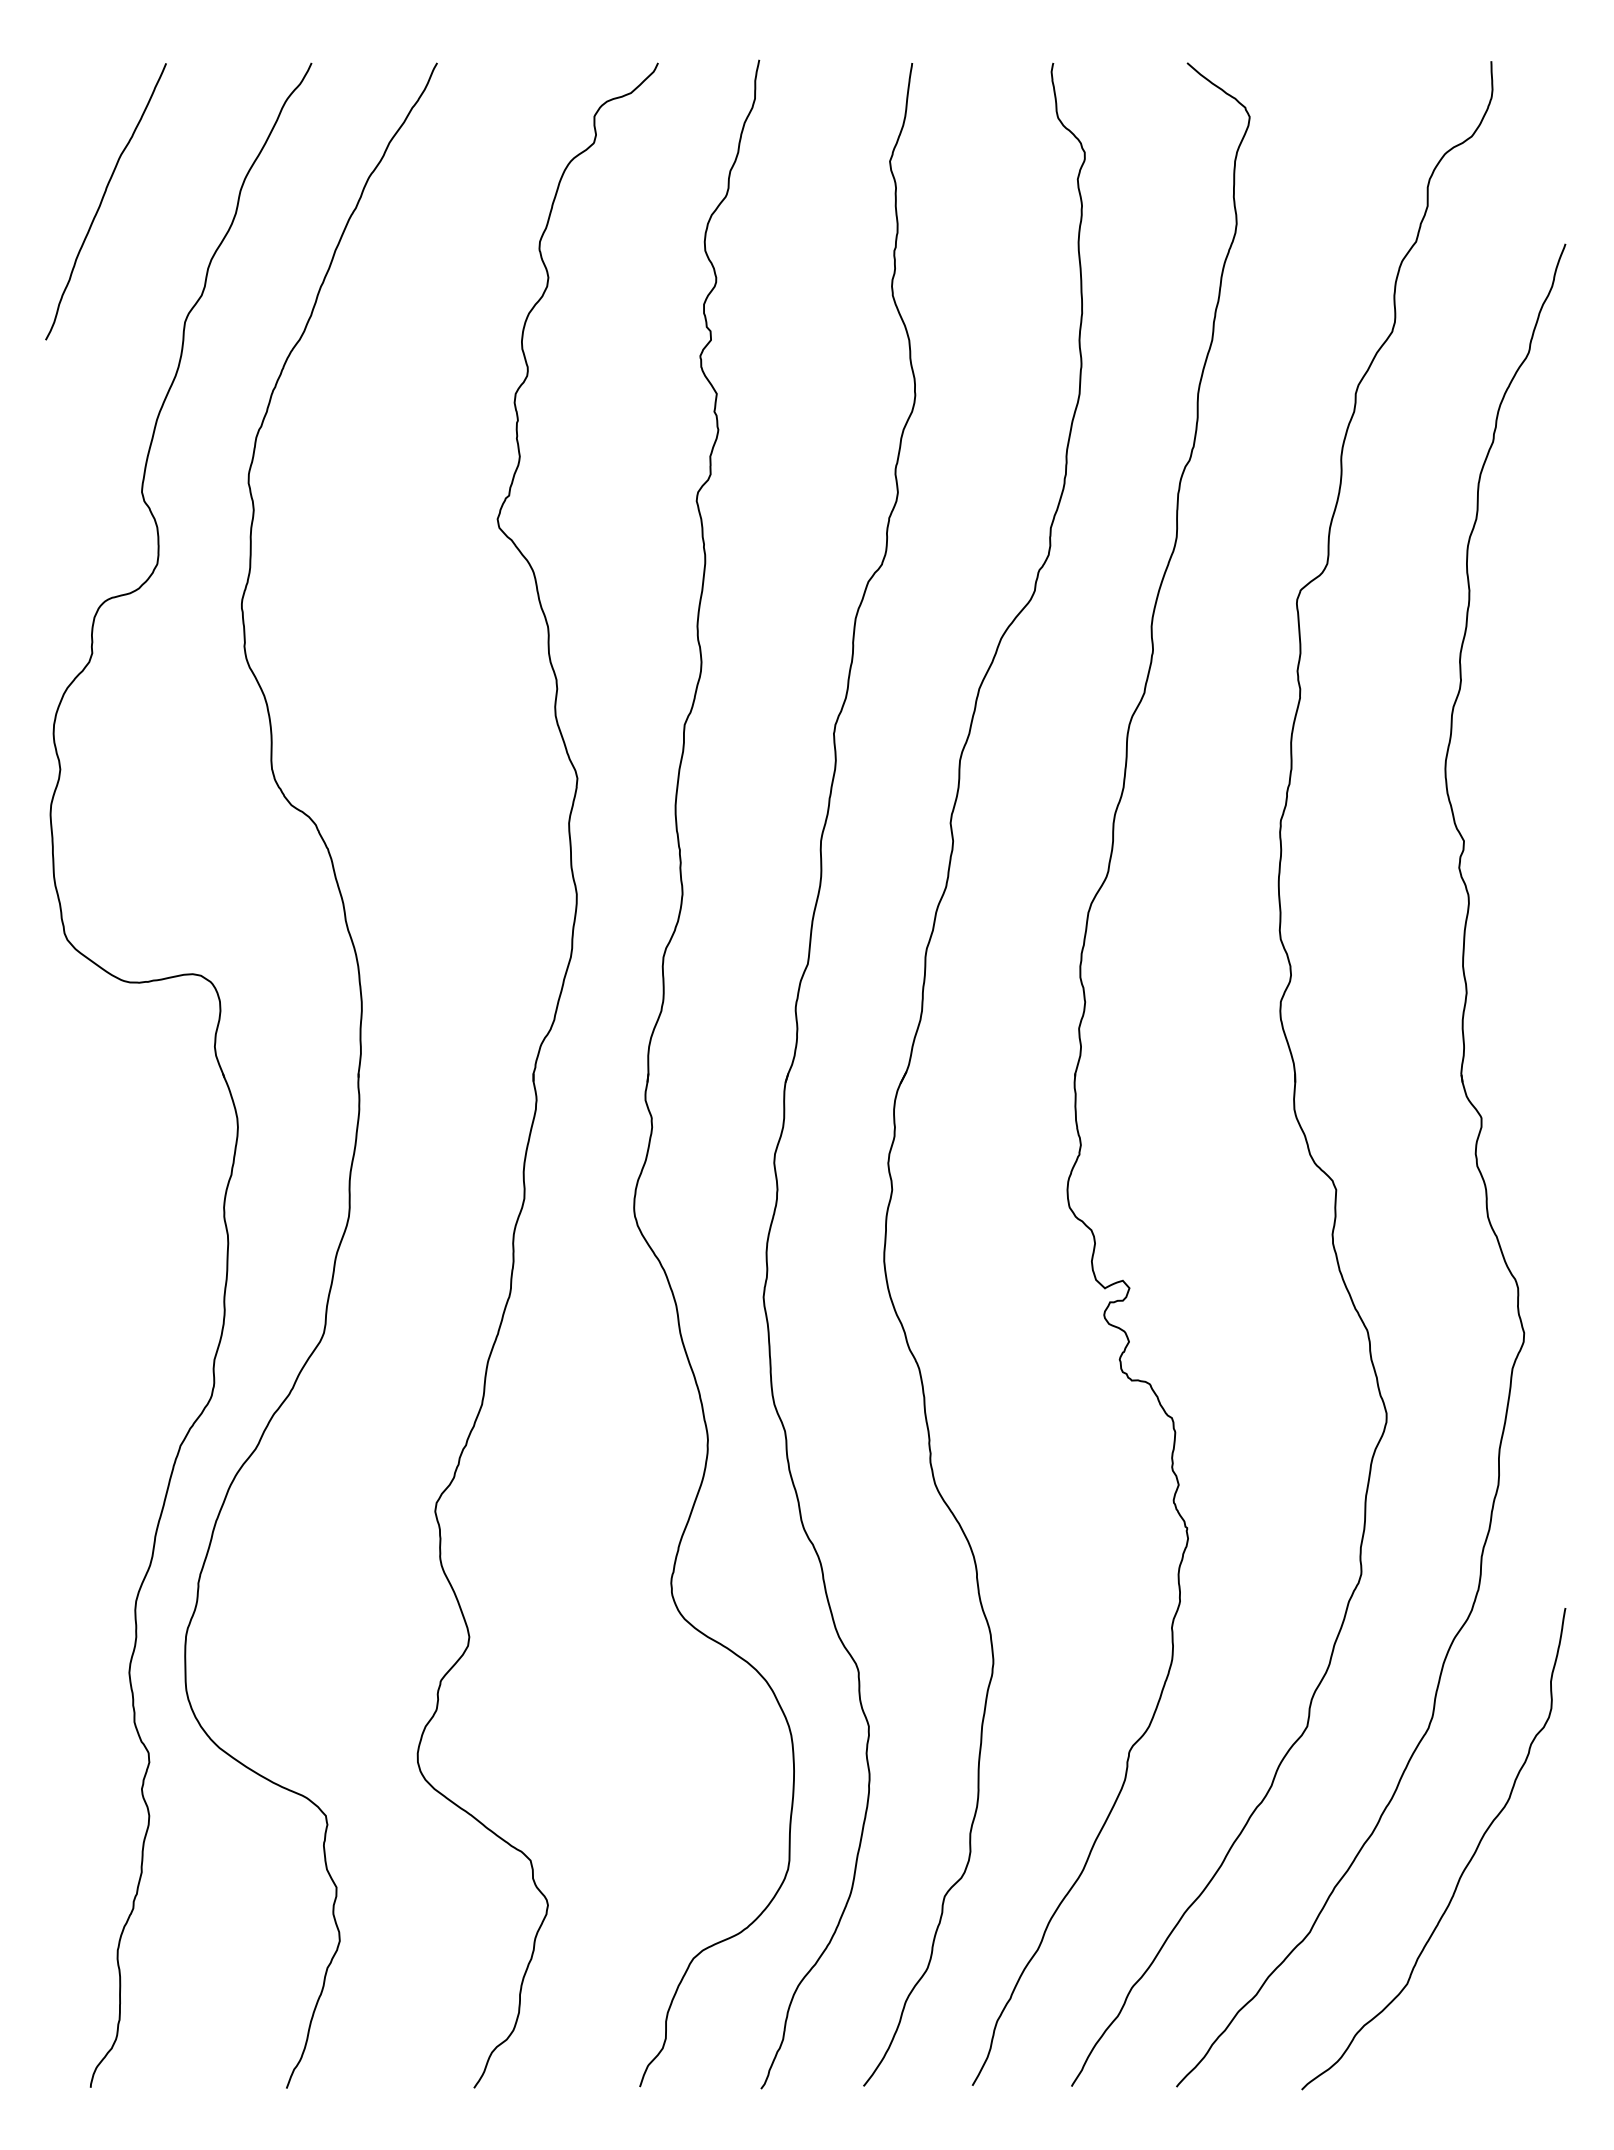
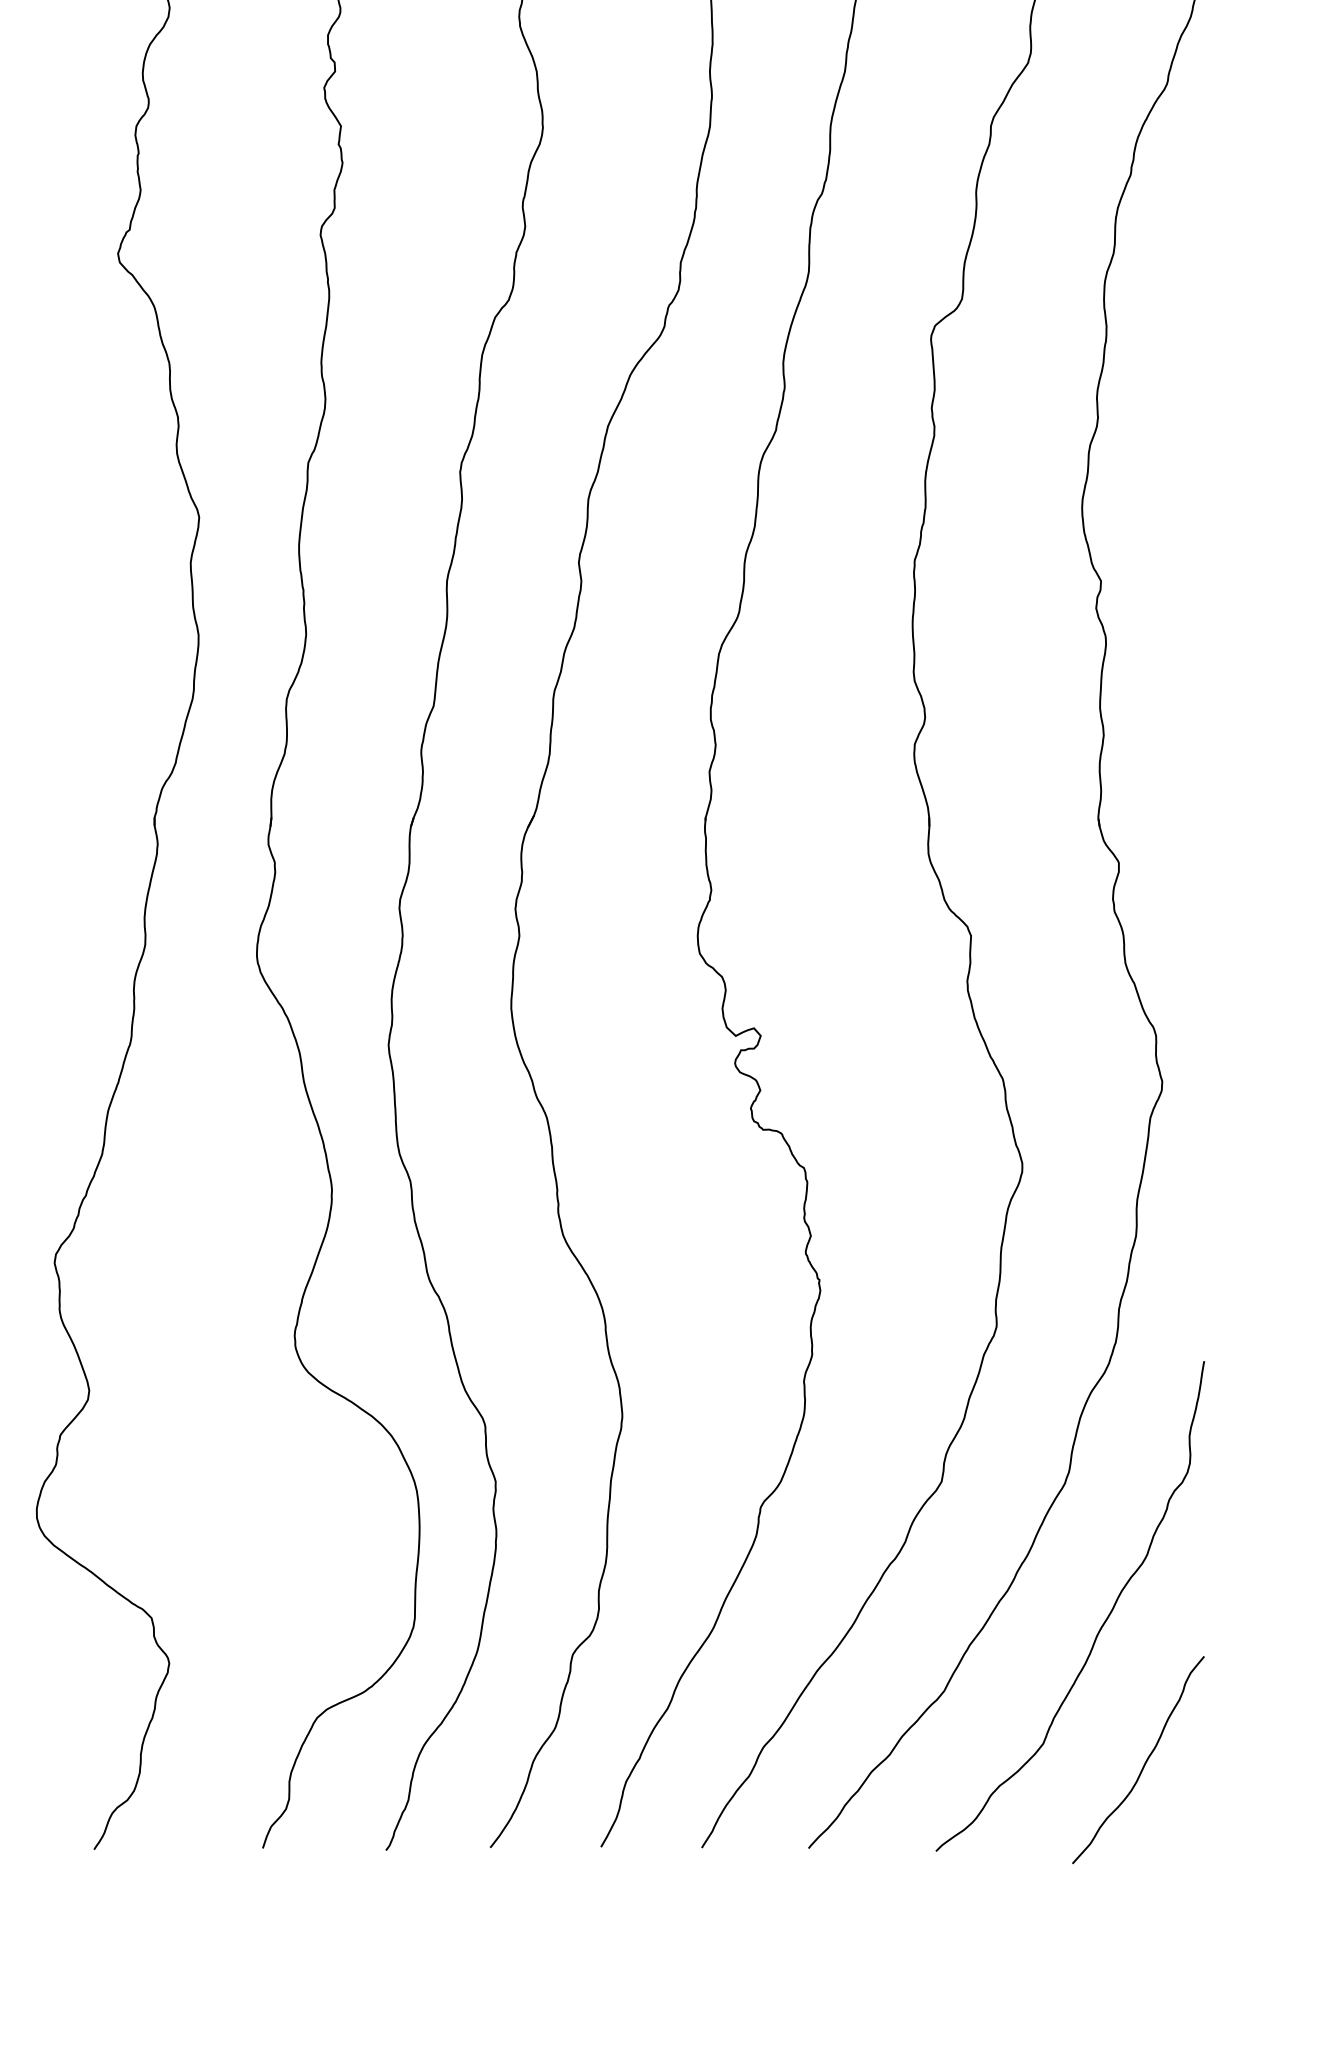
curve: (1506, 2003) -> (1144, 1763), added

